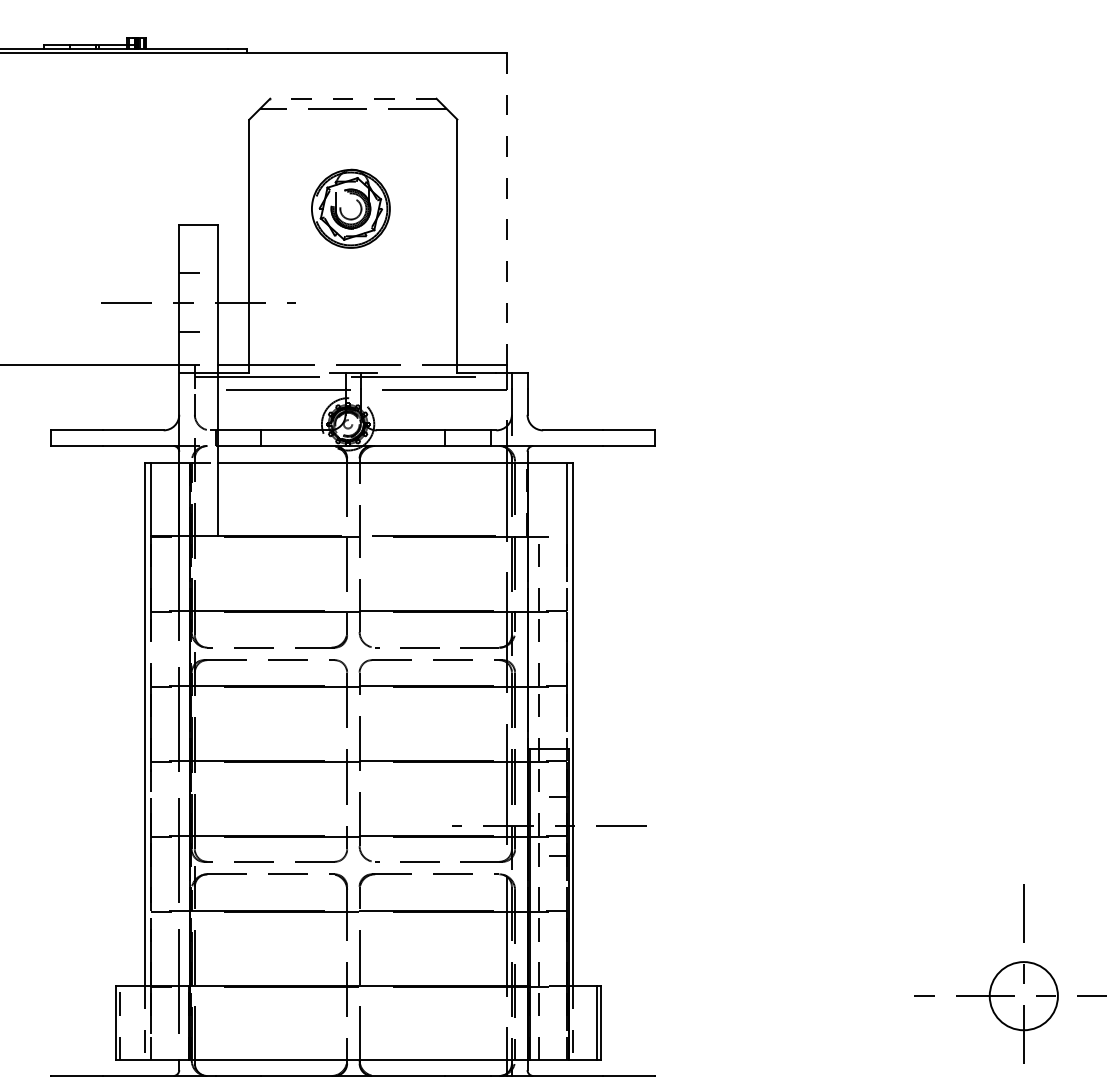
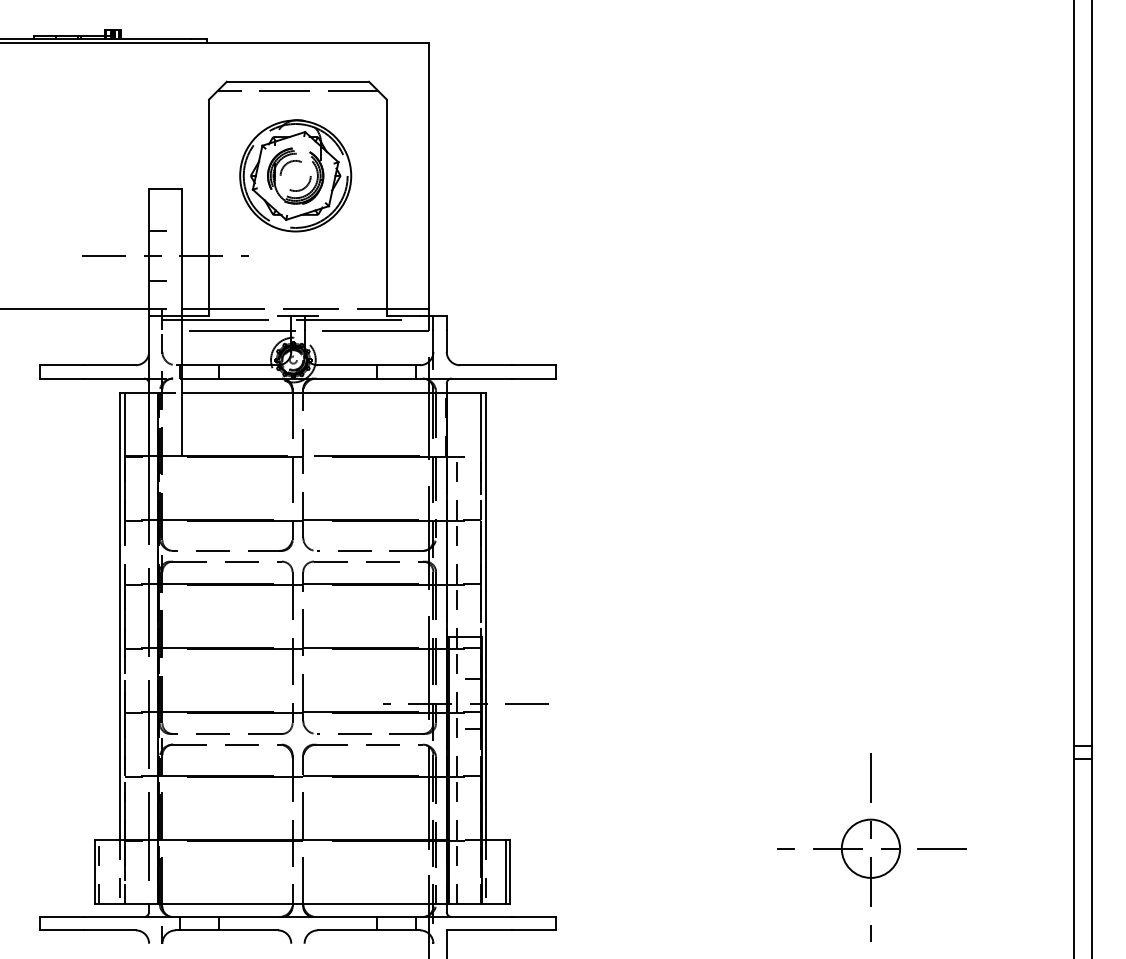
line: (352, 98) -> (297, 81), dashed -> solid
part: (350, 208) -> (295, 175), size x1.67
line: (506, 208) -> (428, 175), dashed -> solid

